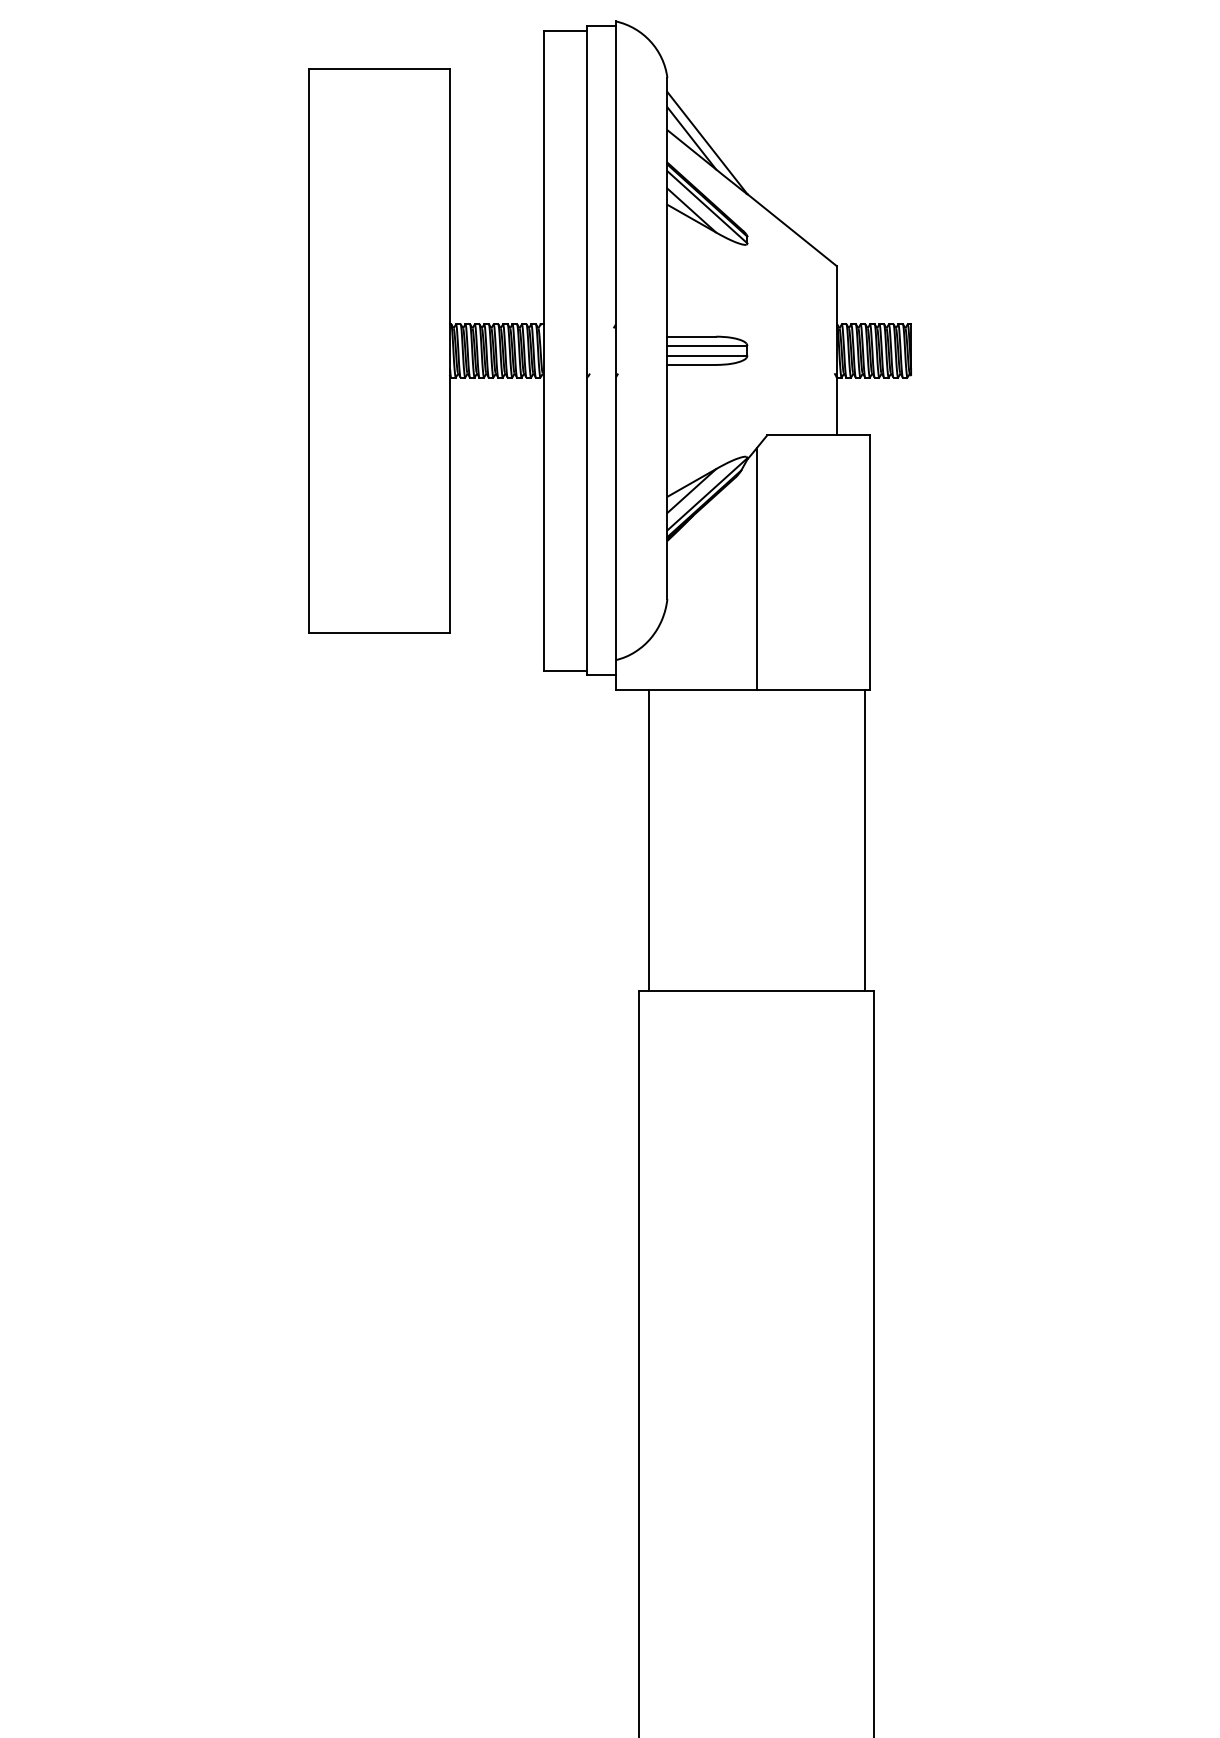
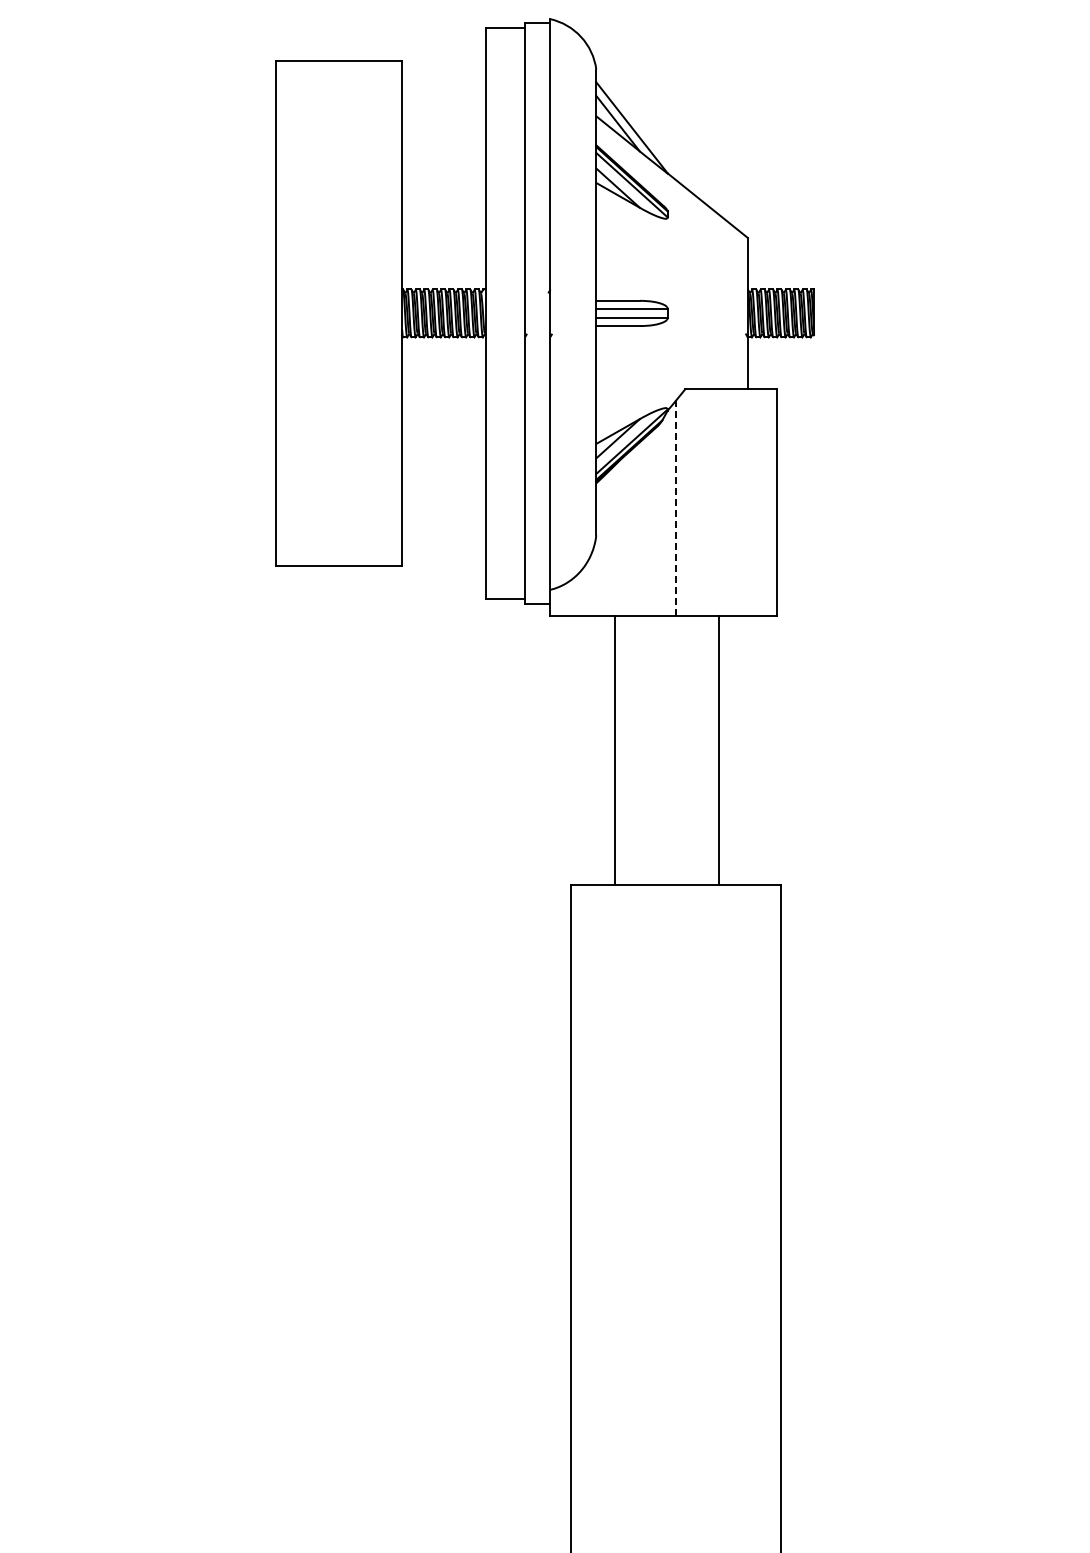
line: (757, 569) -> (676, 508), solid -> dashed
line: (648, 839) -> (615, 750), moved
line: (864, 839) -> (718, 750), moved

